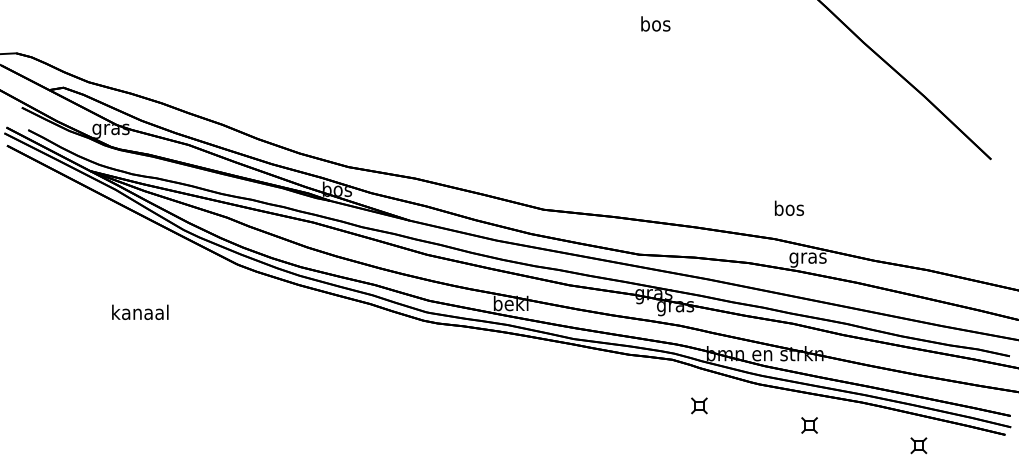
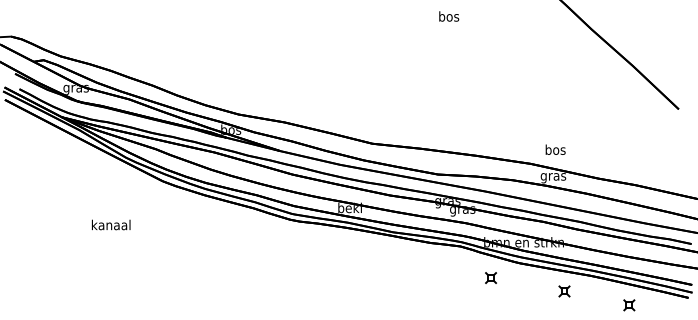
text: (789, 207) -> (555, 149), moved
text: (140, 311) -> (111, 224), moved
part: (698, 405) -> (490, 277), moved
part: (809, 425) -> (564, 291), moved

